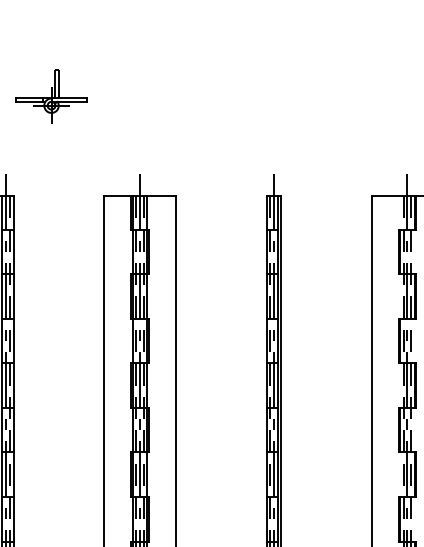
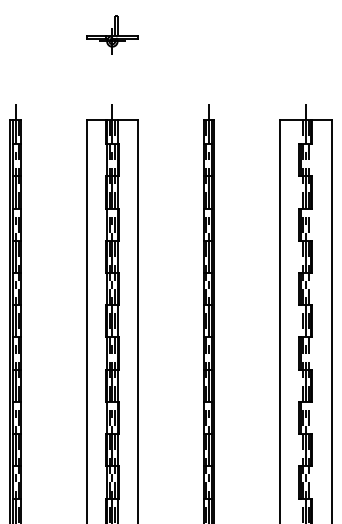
part: (51, 96) -> (112, 34), moved

